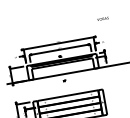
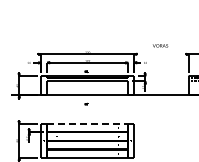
text: (102, 18) -> (160, 45), moved
line: (67, 95) -> (87, 123), solid -> dashed

